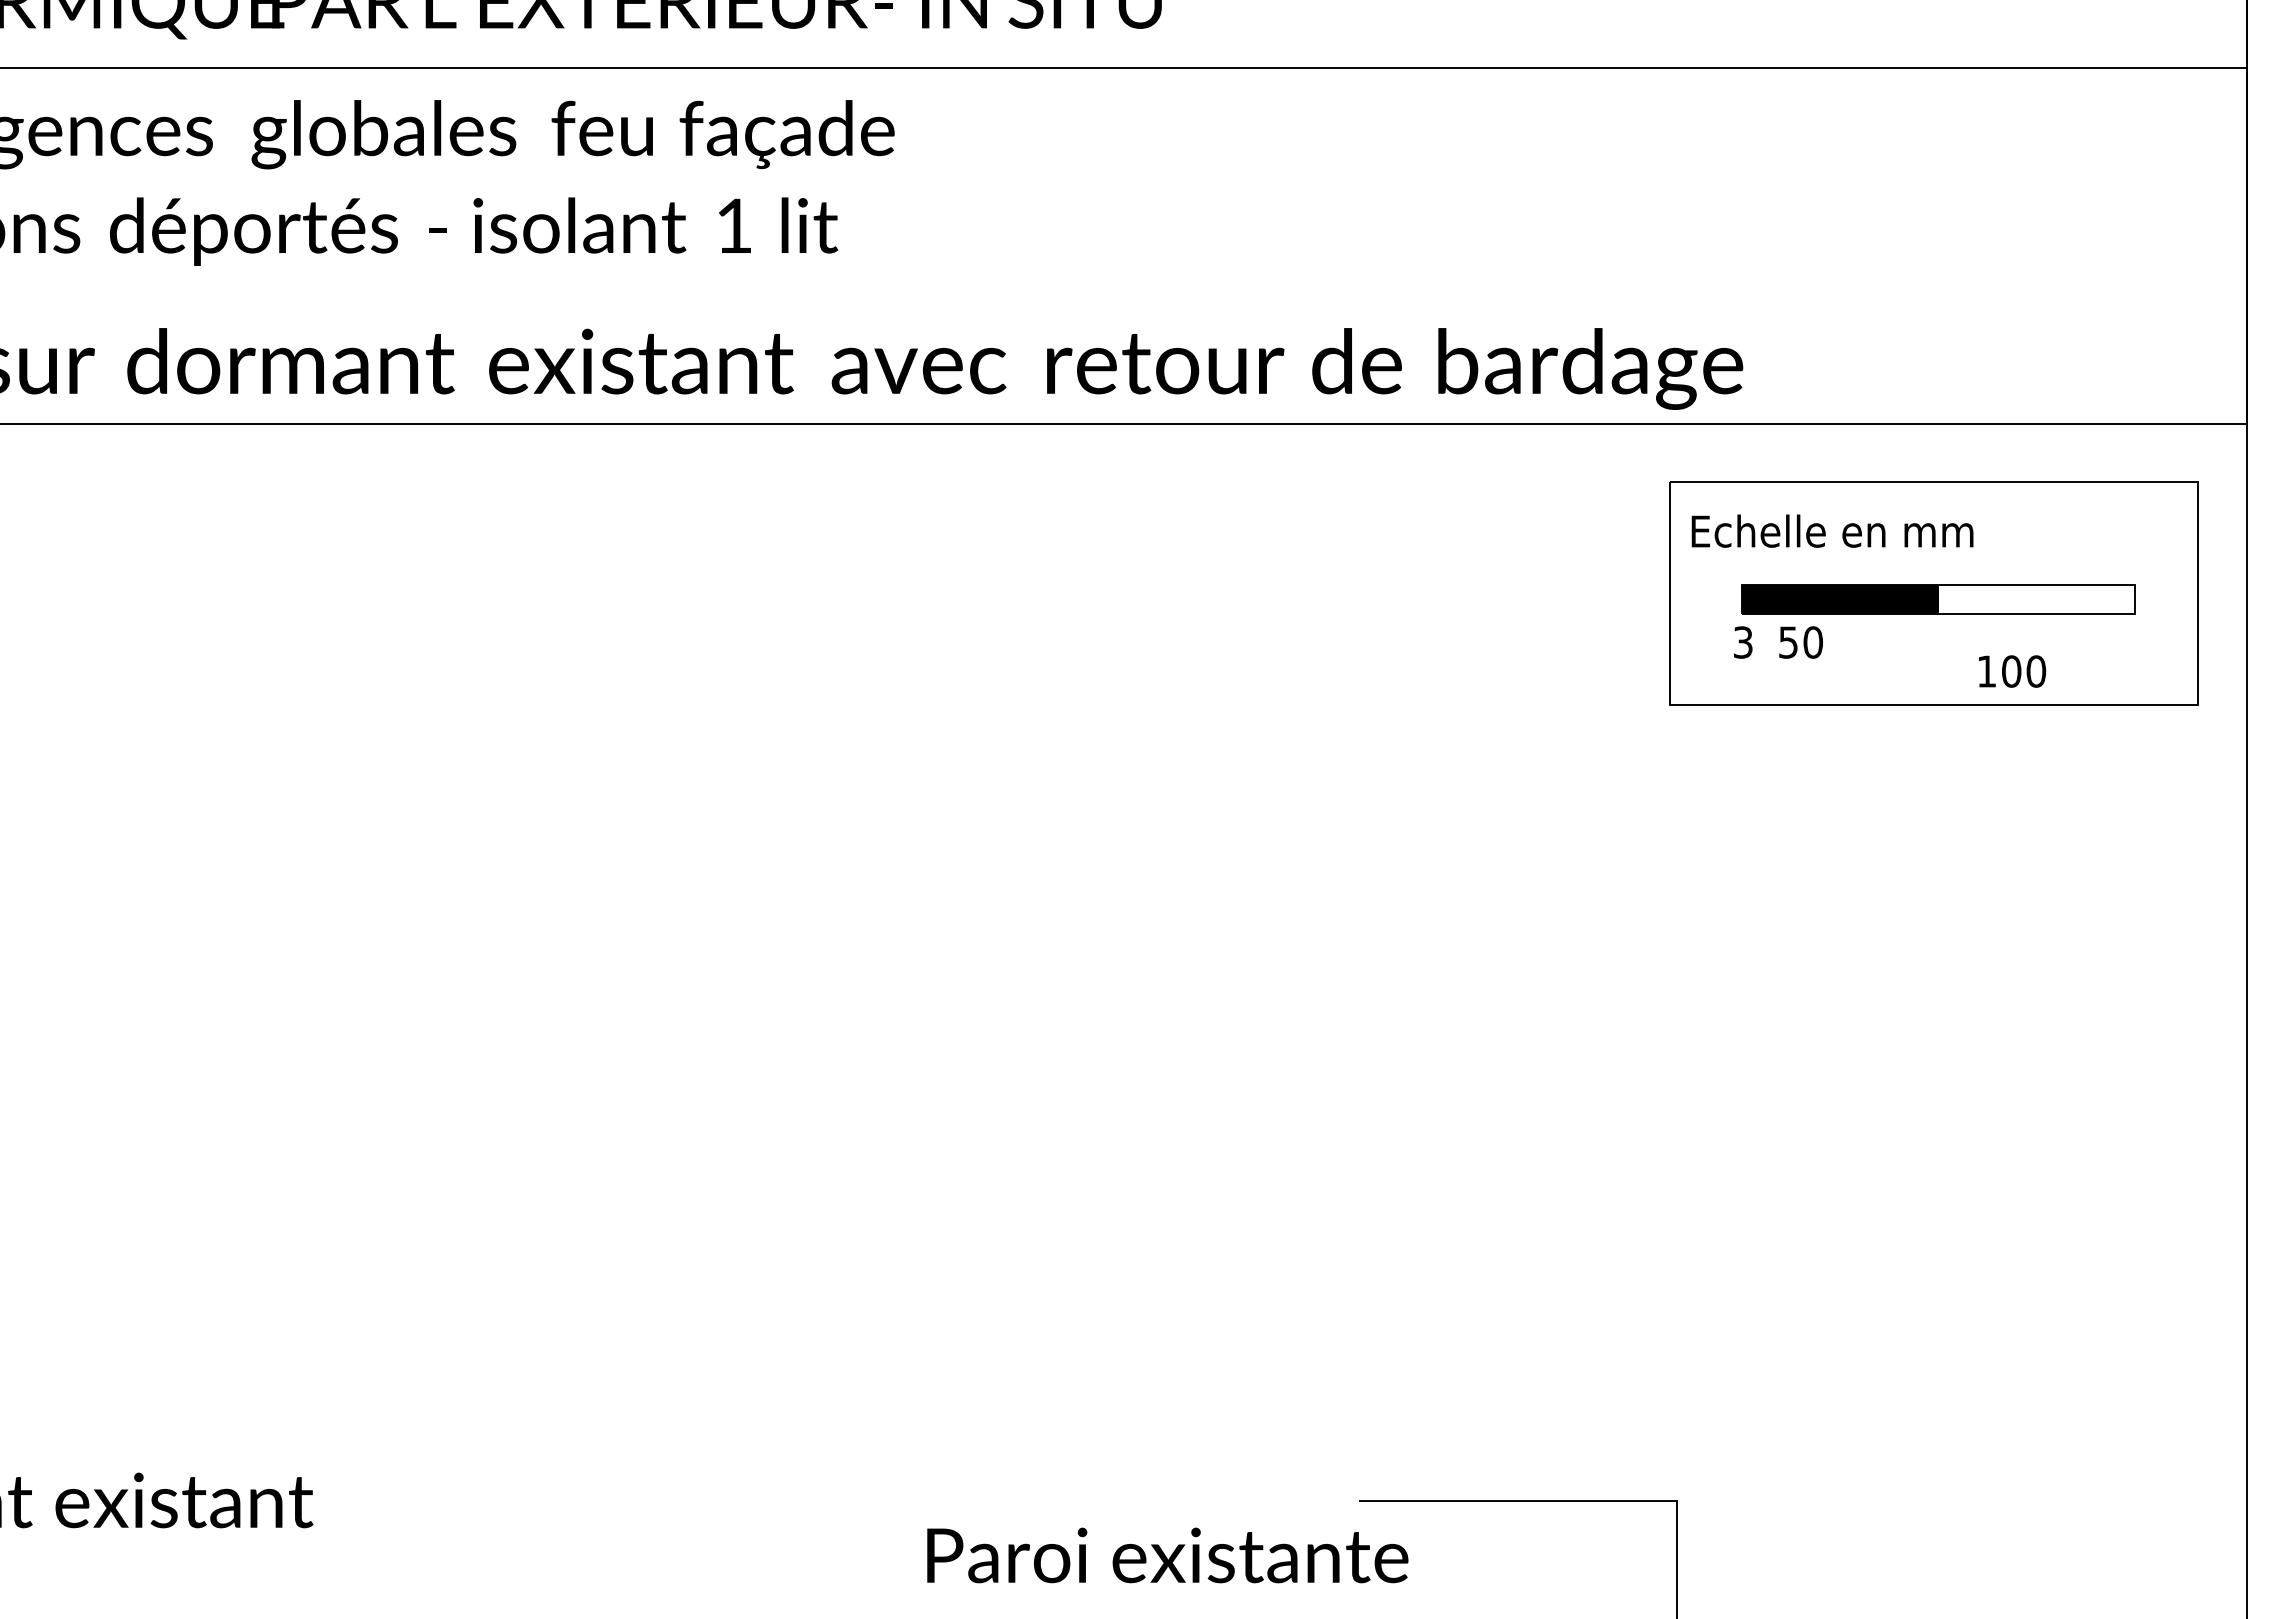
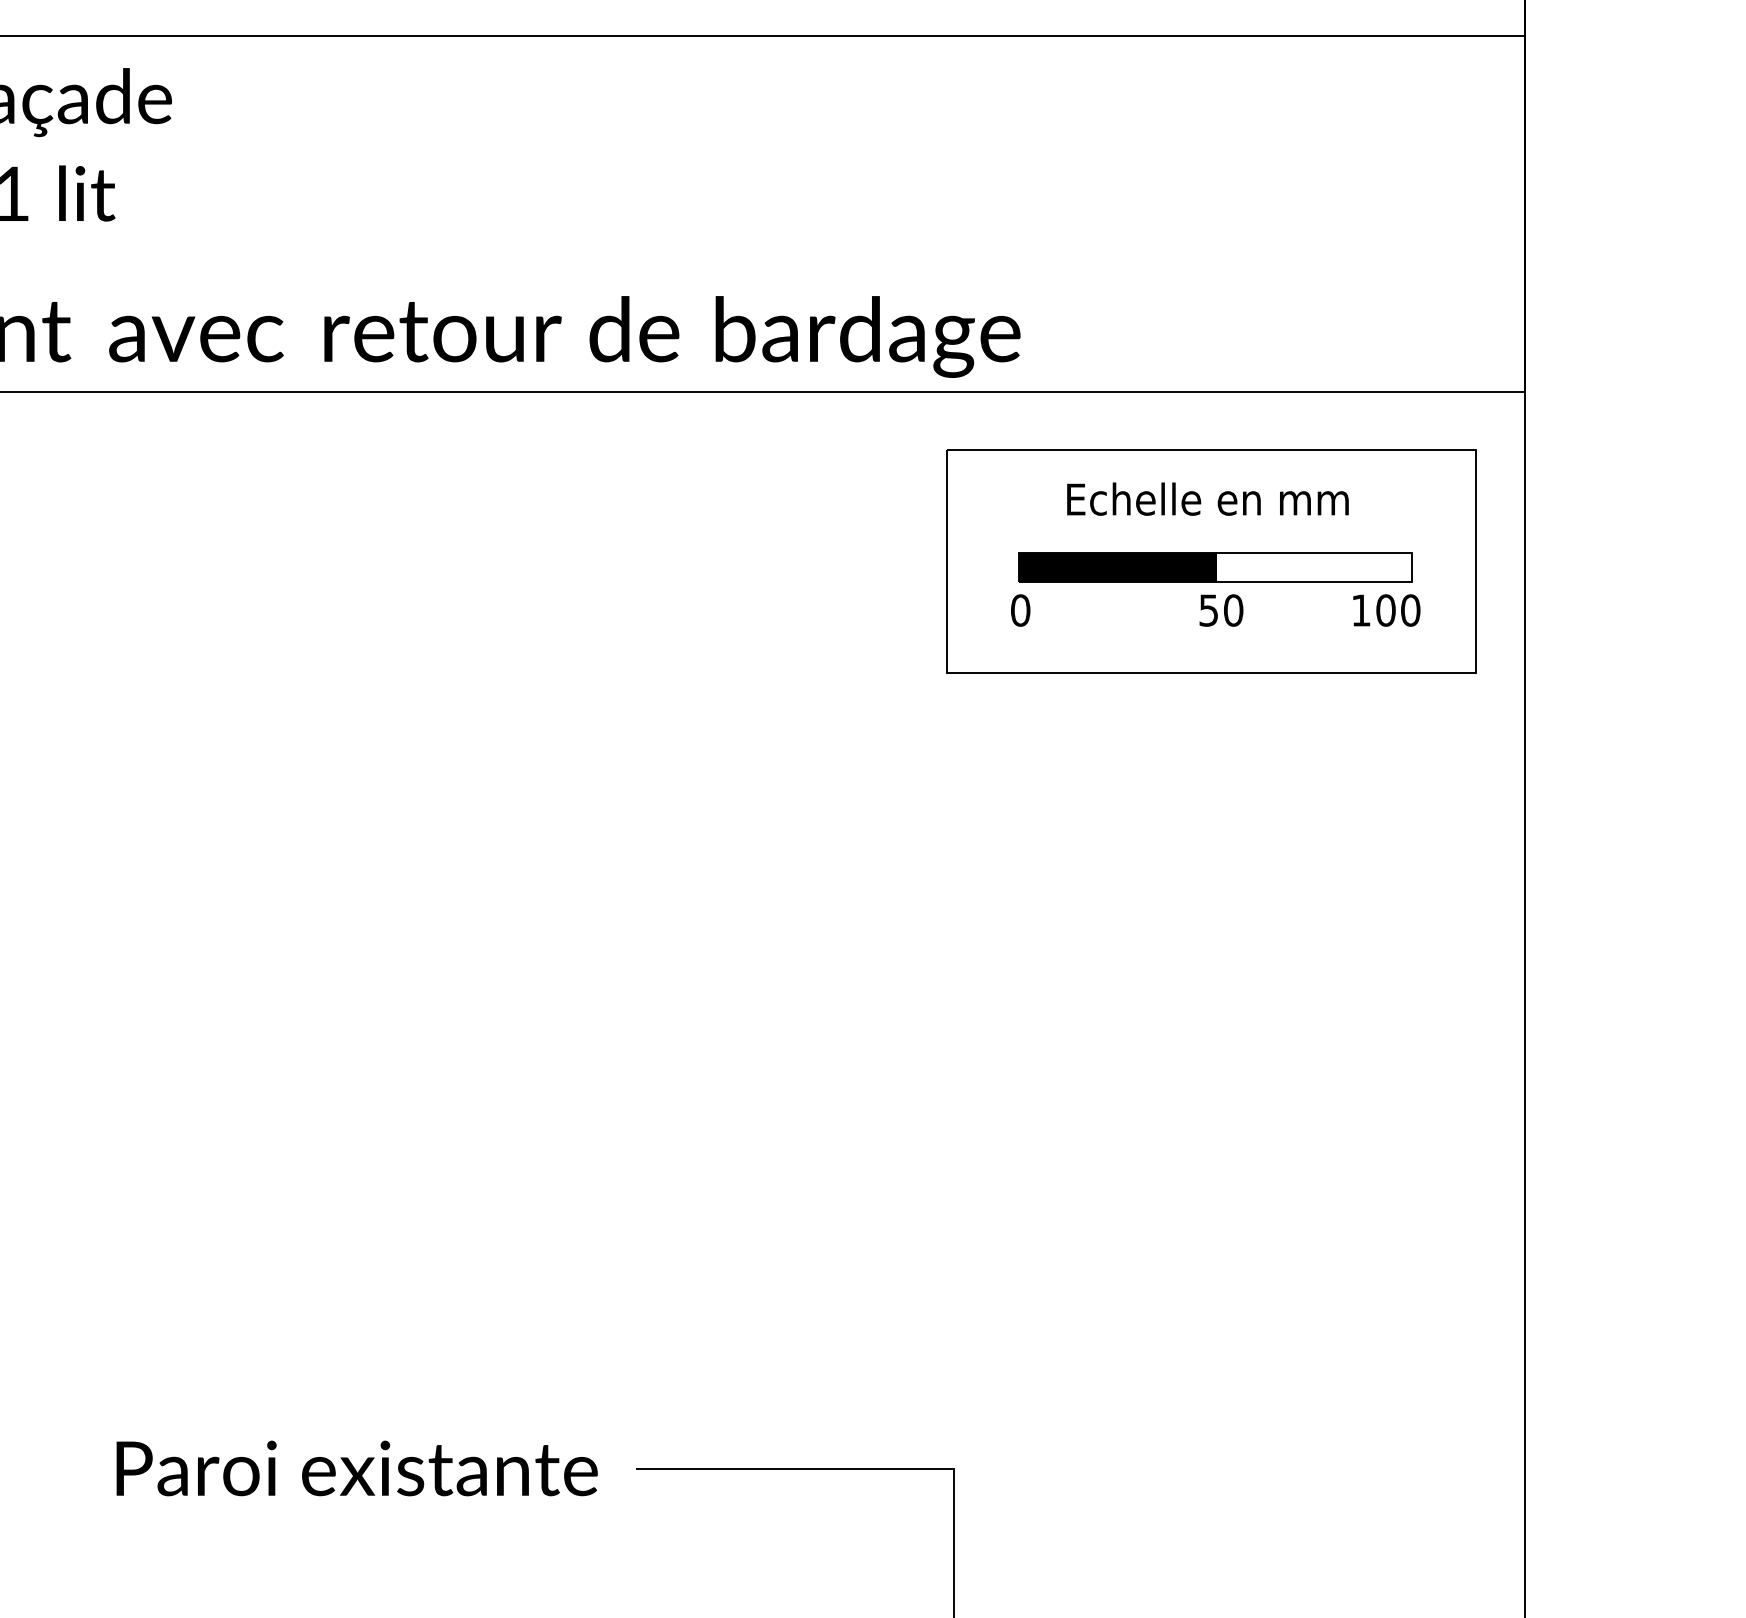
text: (1832, 530) -> (1207, 498), moved
text: (1743, 642) -> (1020, 610), 3 -> 0
text: (1800, 642) -> (1220, 610), moved
text: (2012, 671) -> (1386, 610), moved
text: (1167, 1555) -> (356, 1468), moved

